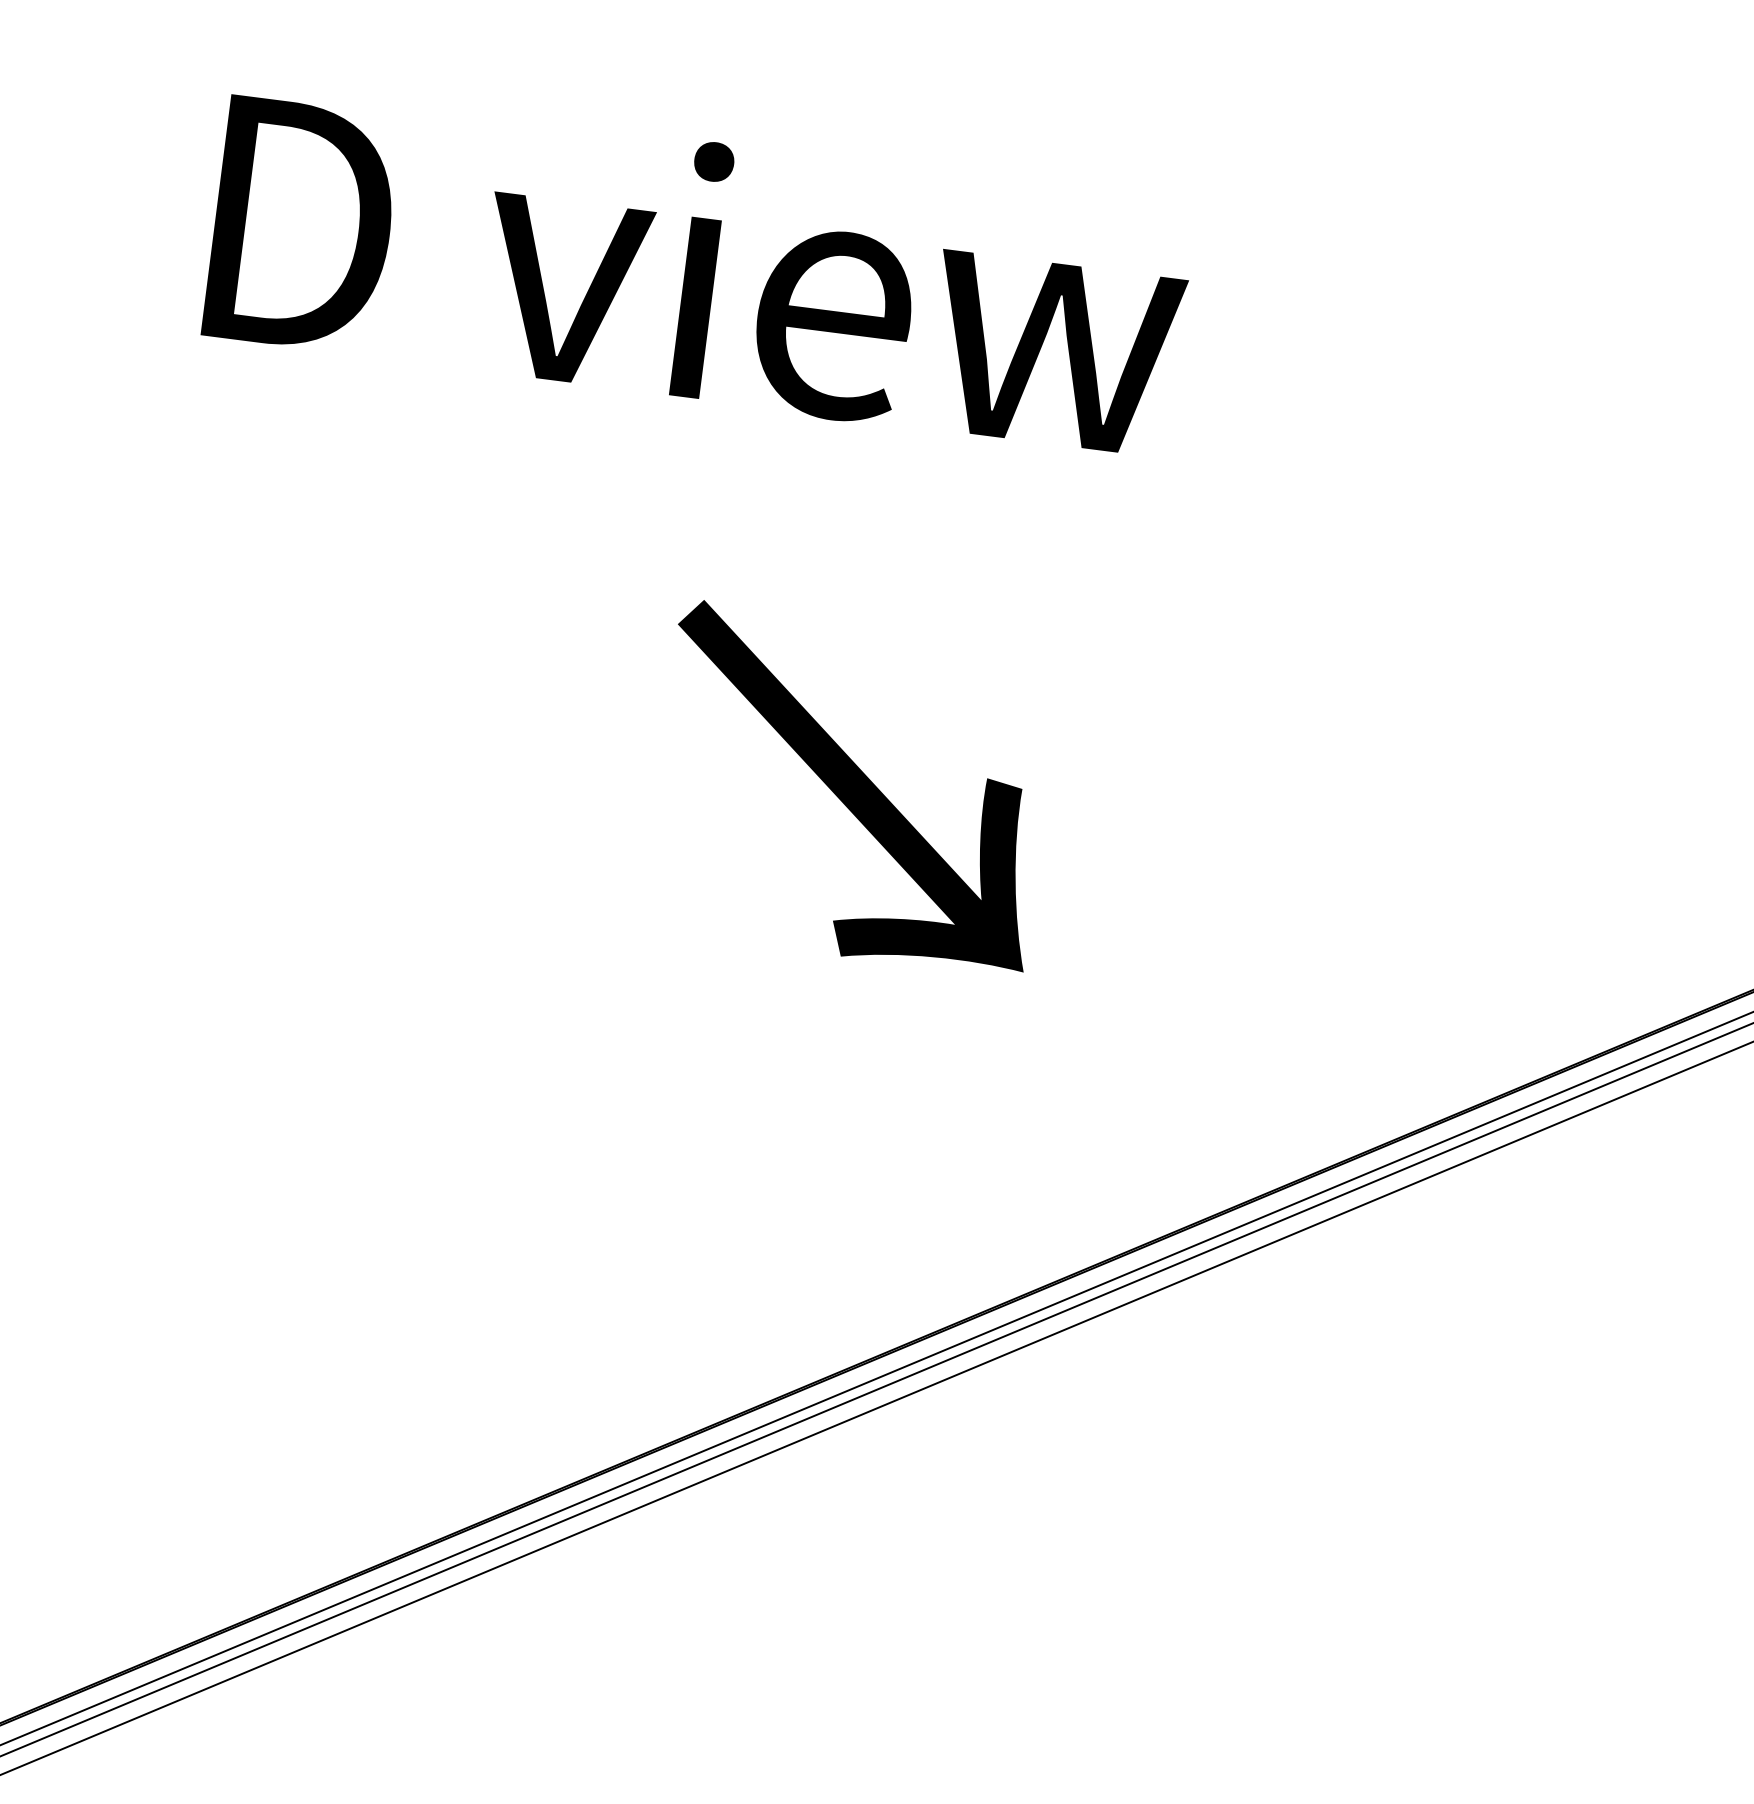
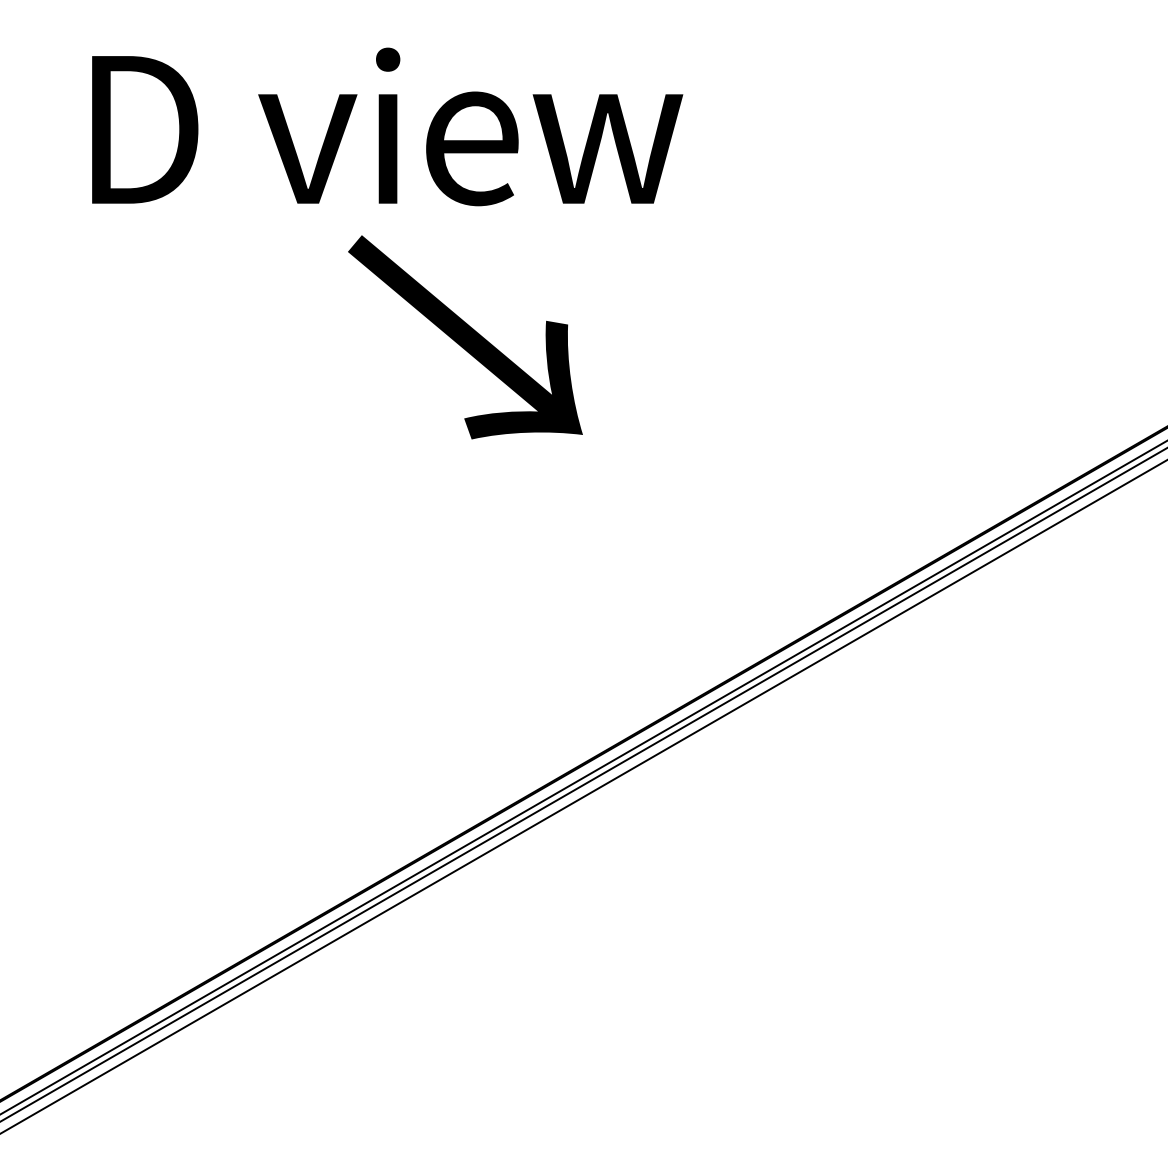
text: (852, 788) -> (465, 337), moved

